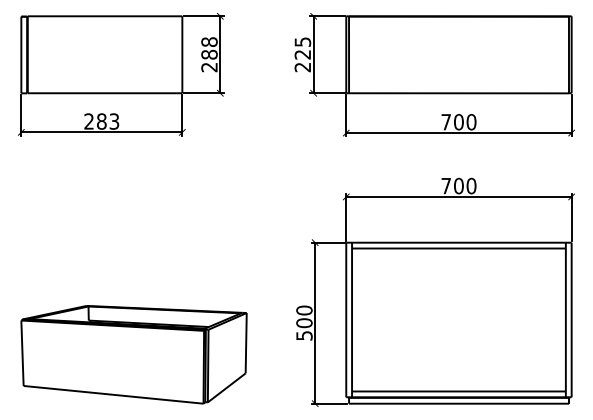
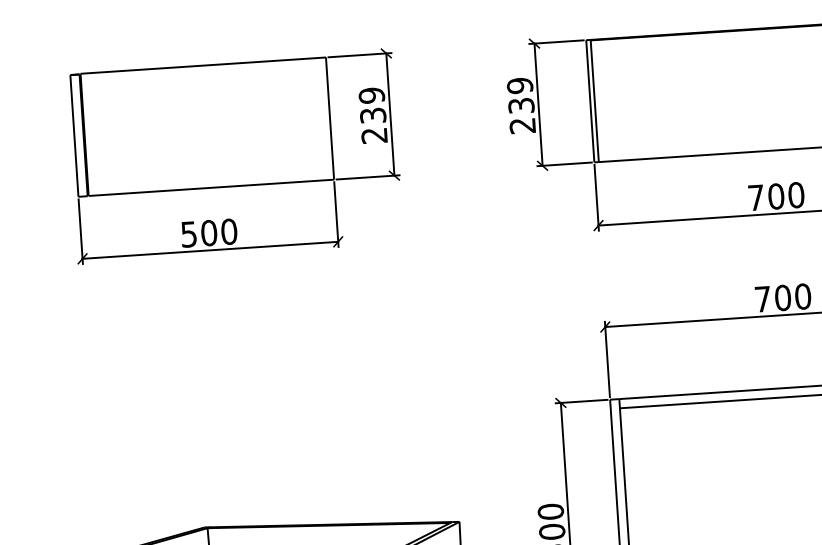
text: (209, 48) -> (372, 105), 288 -> 239
text: (302, 48) -> (520, 95), 225 -> 239
text: (101, 121) -> (208, 233), 283 -> 500

